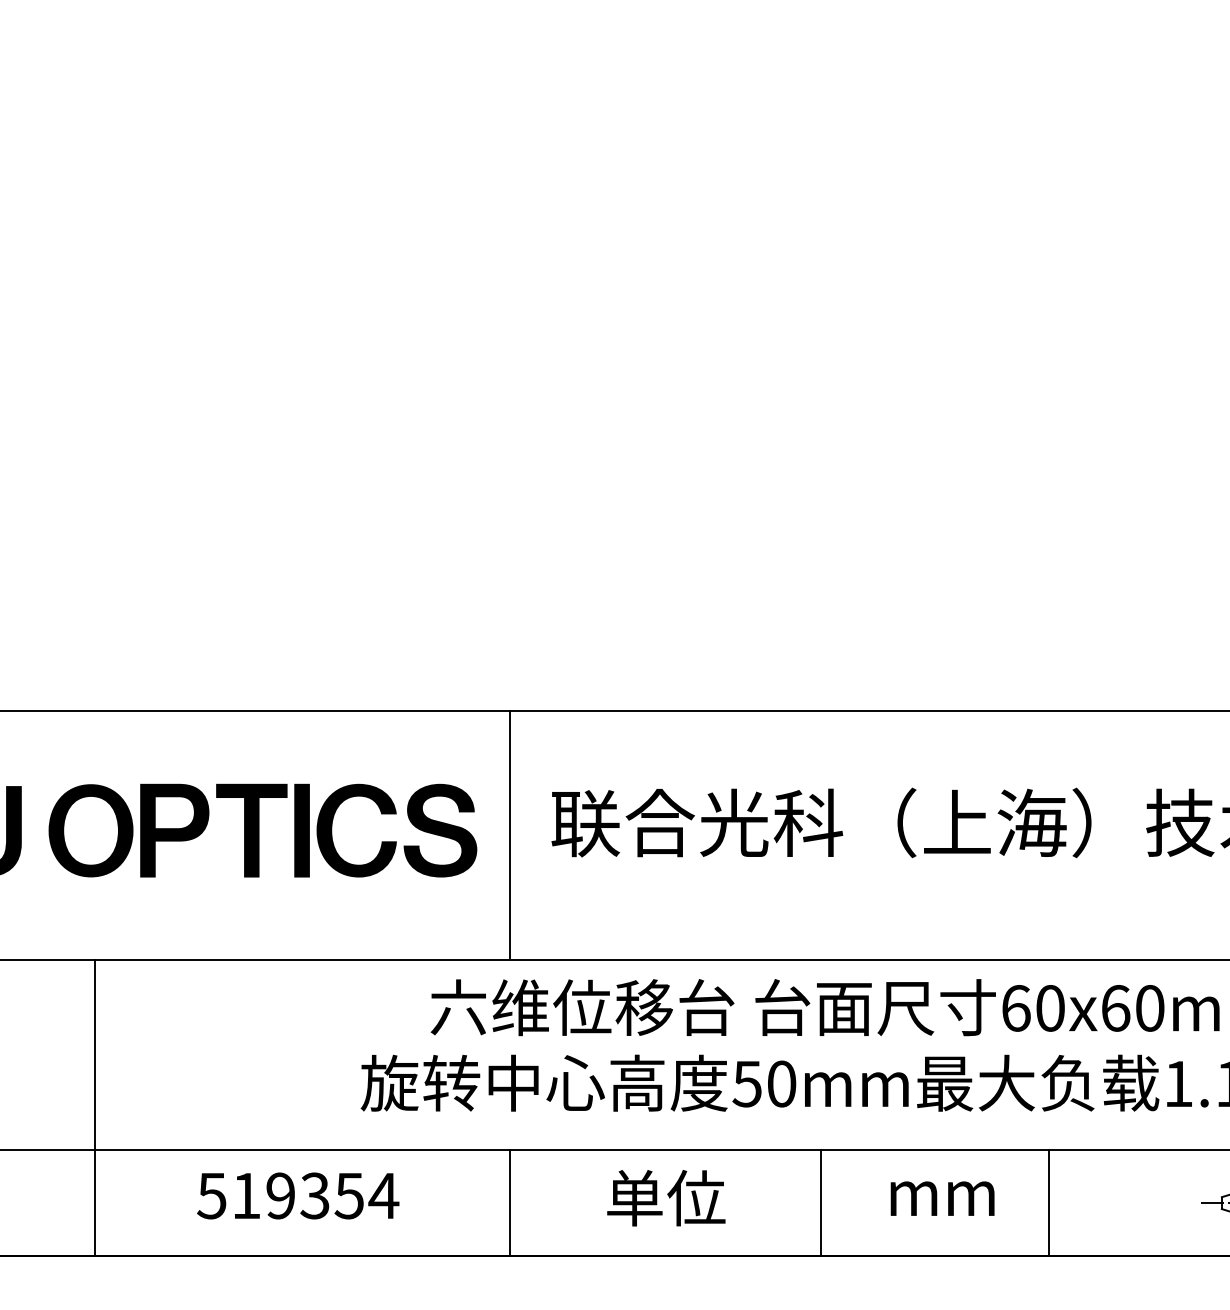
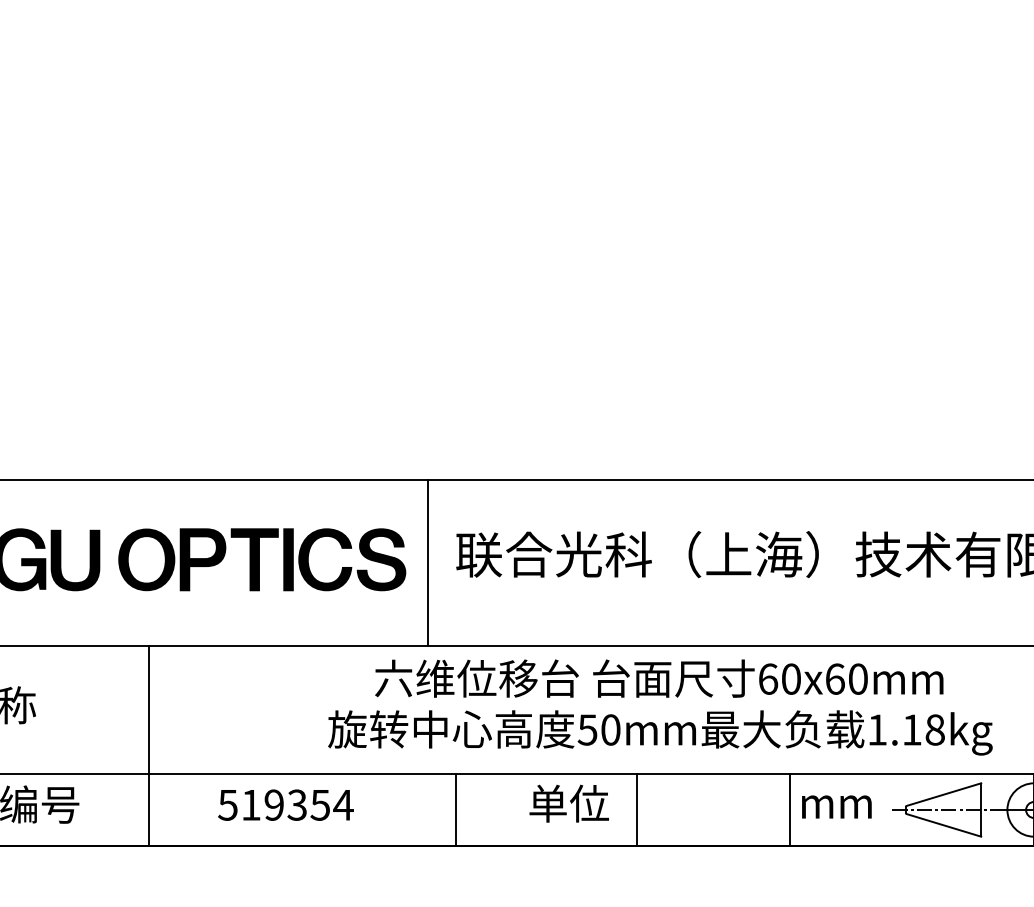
text: (665, 1197) -> (568, 803), moved
text: (942, 1197) -> (836, 806), moved
line: (510, 1202) -> (456, 809), moved

